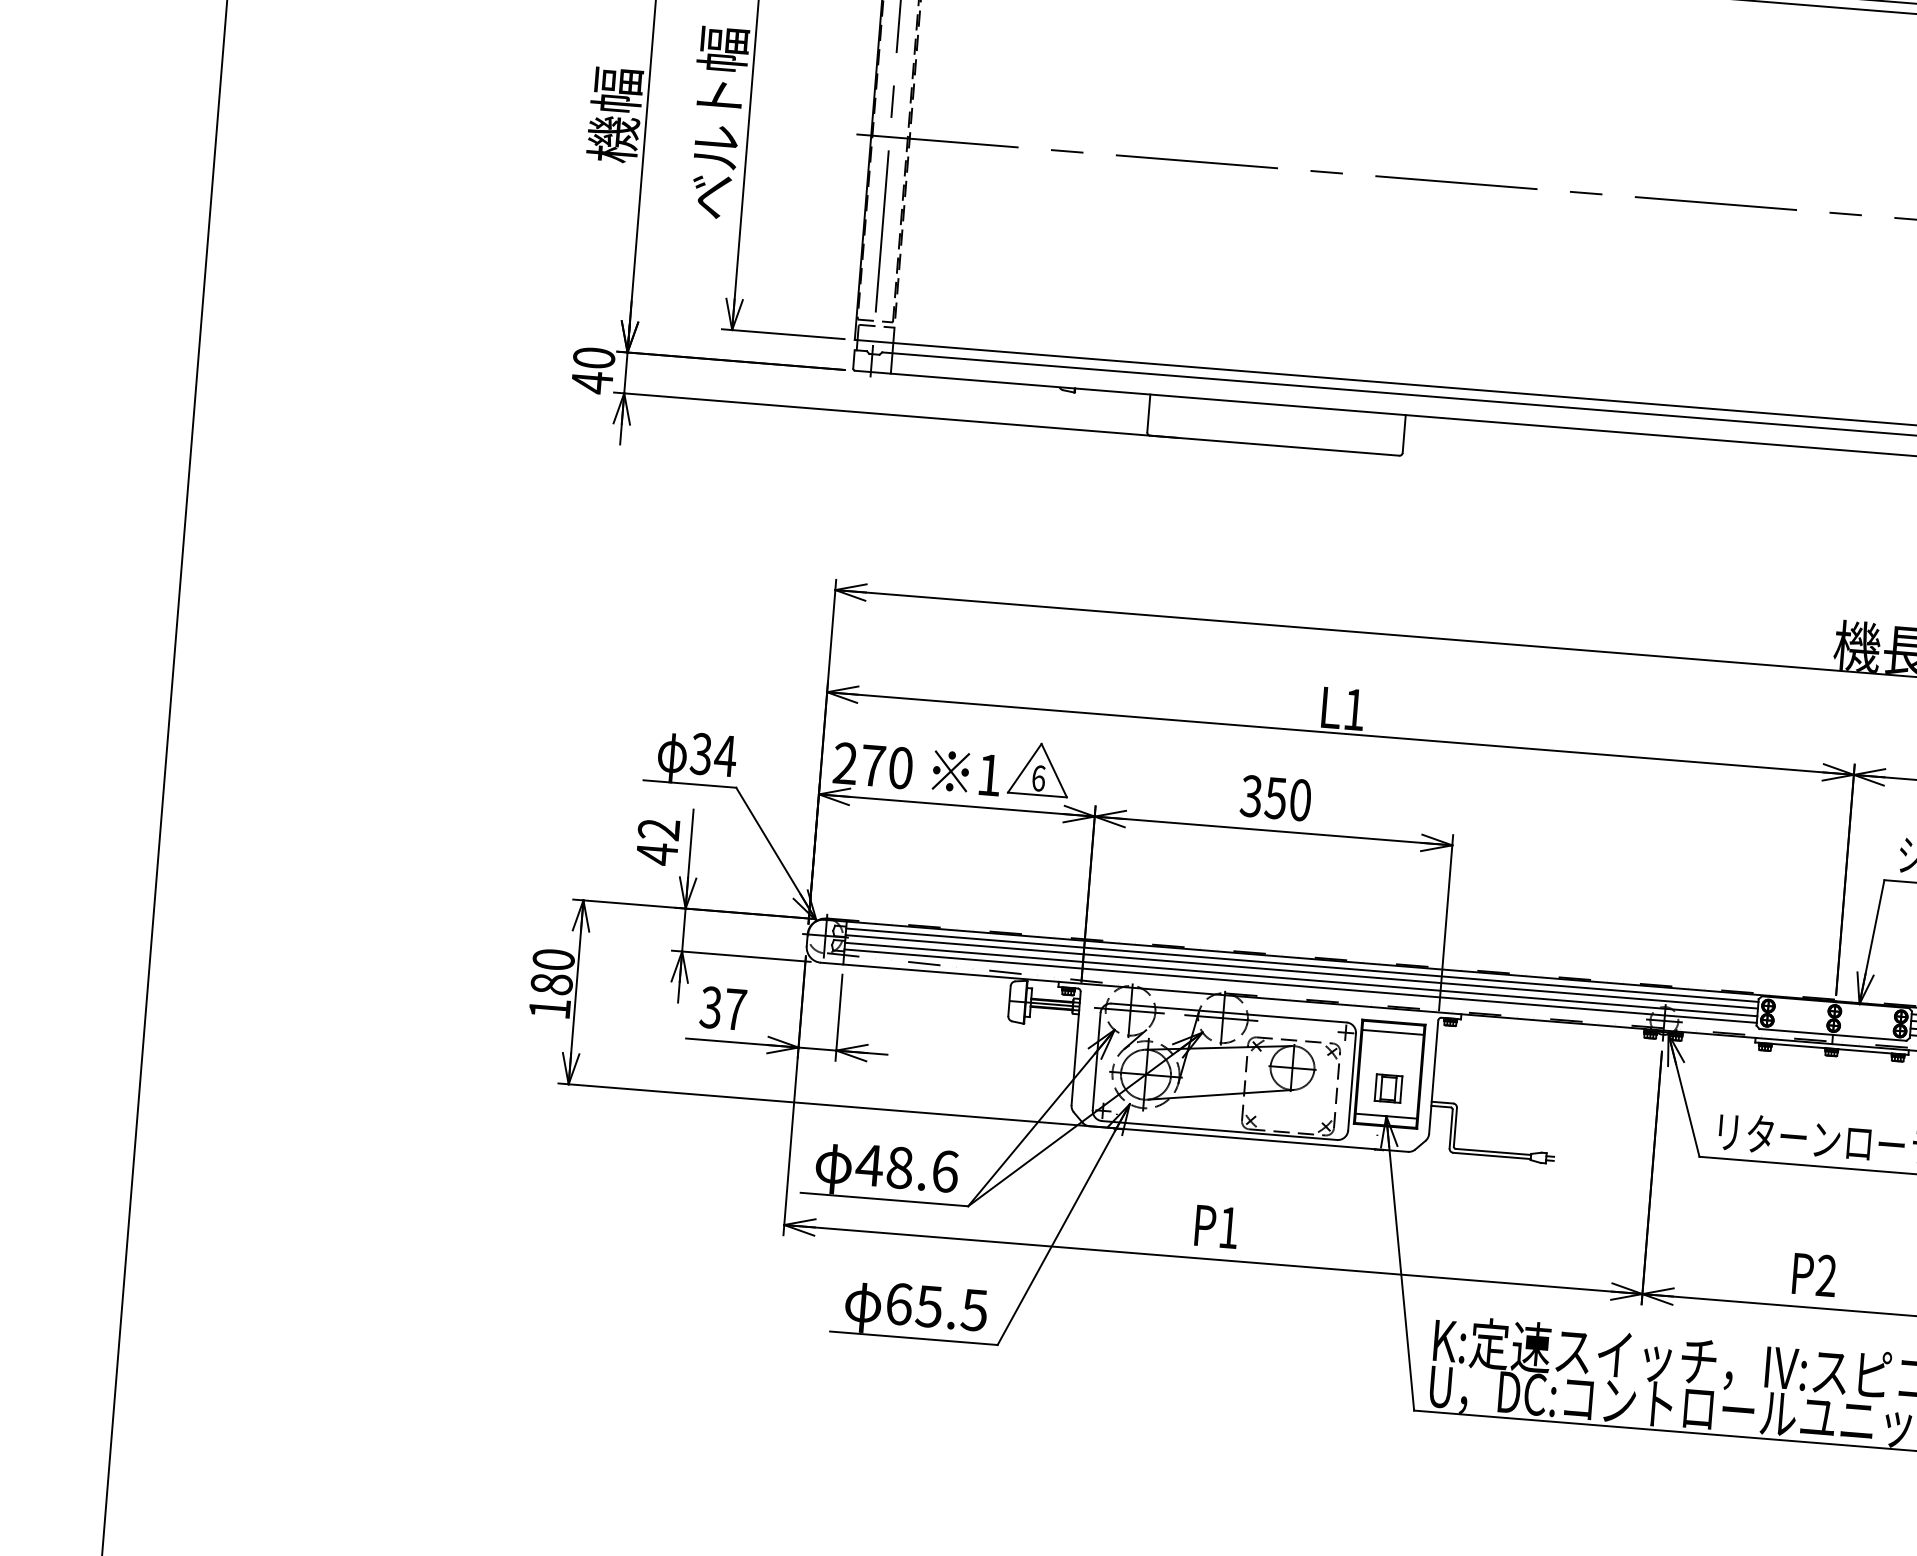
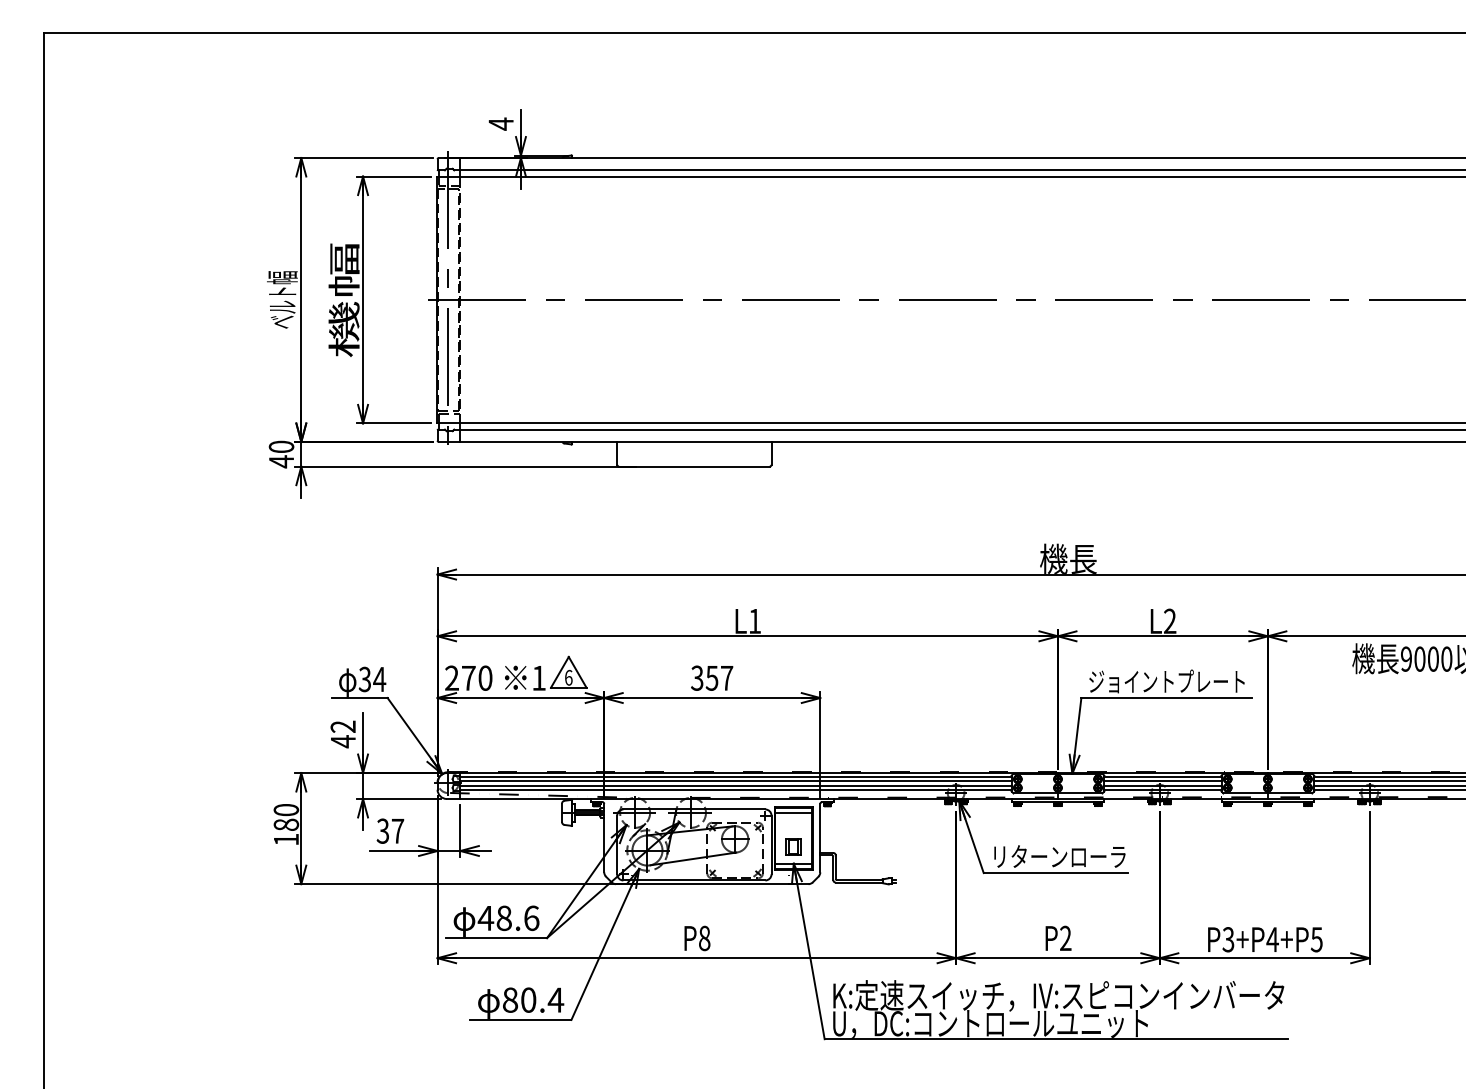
text: (613, 114) -> (281, 299), 機幅 -> ベルト幅
text: (716, 122) -> (343, 299), ベルト幅 -> 機幅
text: (1301, 799) -> (727, 677), 350 -> 357
text: (1228, 1227) -> (704, 938), P1 -> P8
text: (937, 1306) -> (533, 999), 65.5 -> 80.4

